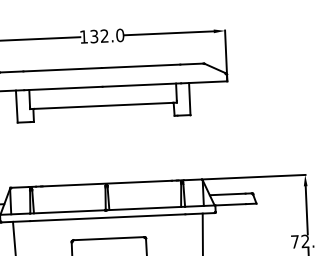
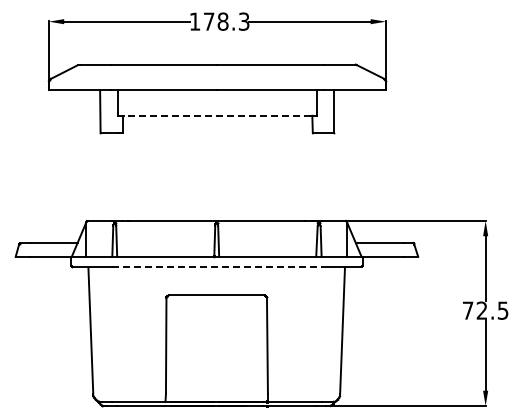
text: (107, 35) -> (226, 21), 132.0 -> 178.3
line: (103, 105) -> (217, 115), solid -> dashed
line: (107, 218) -> (216, 267), solid -> dashed

